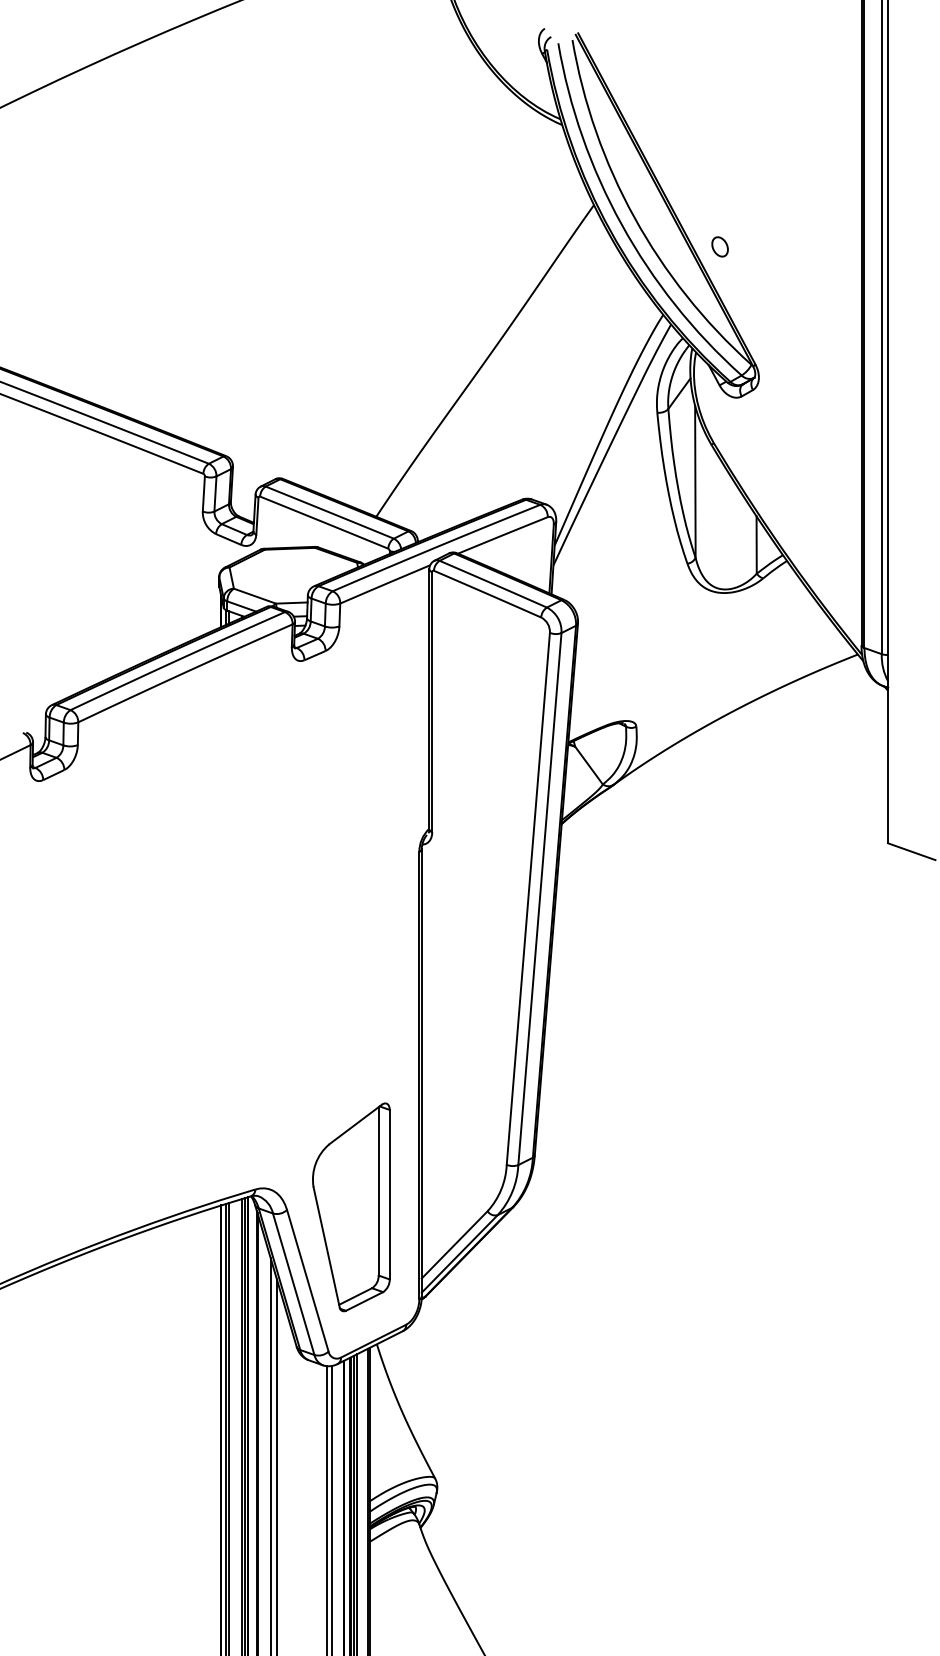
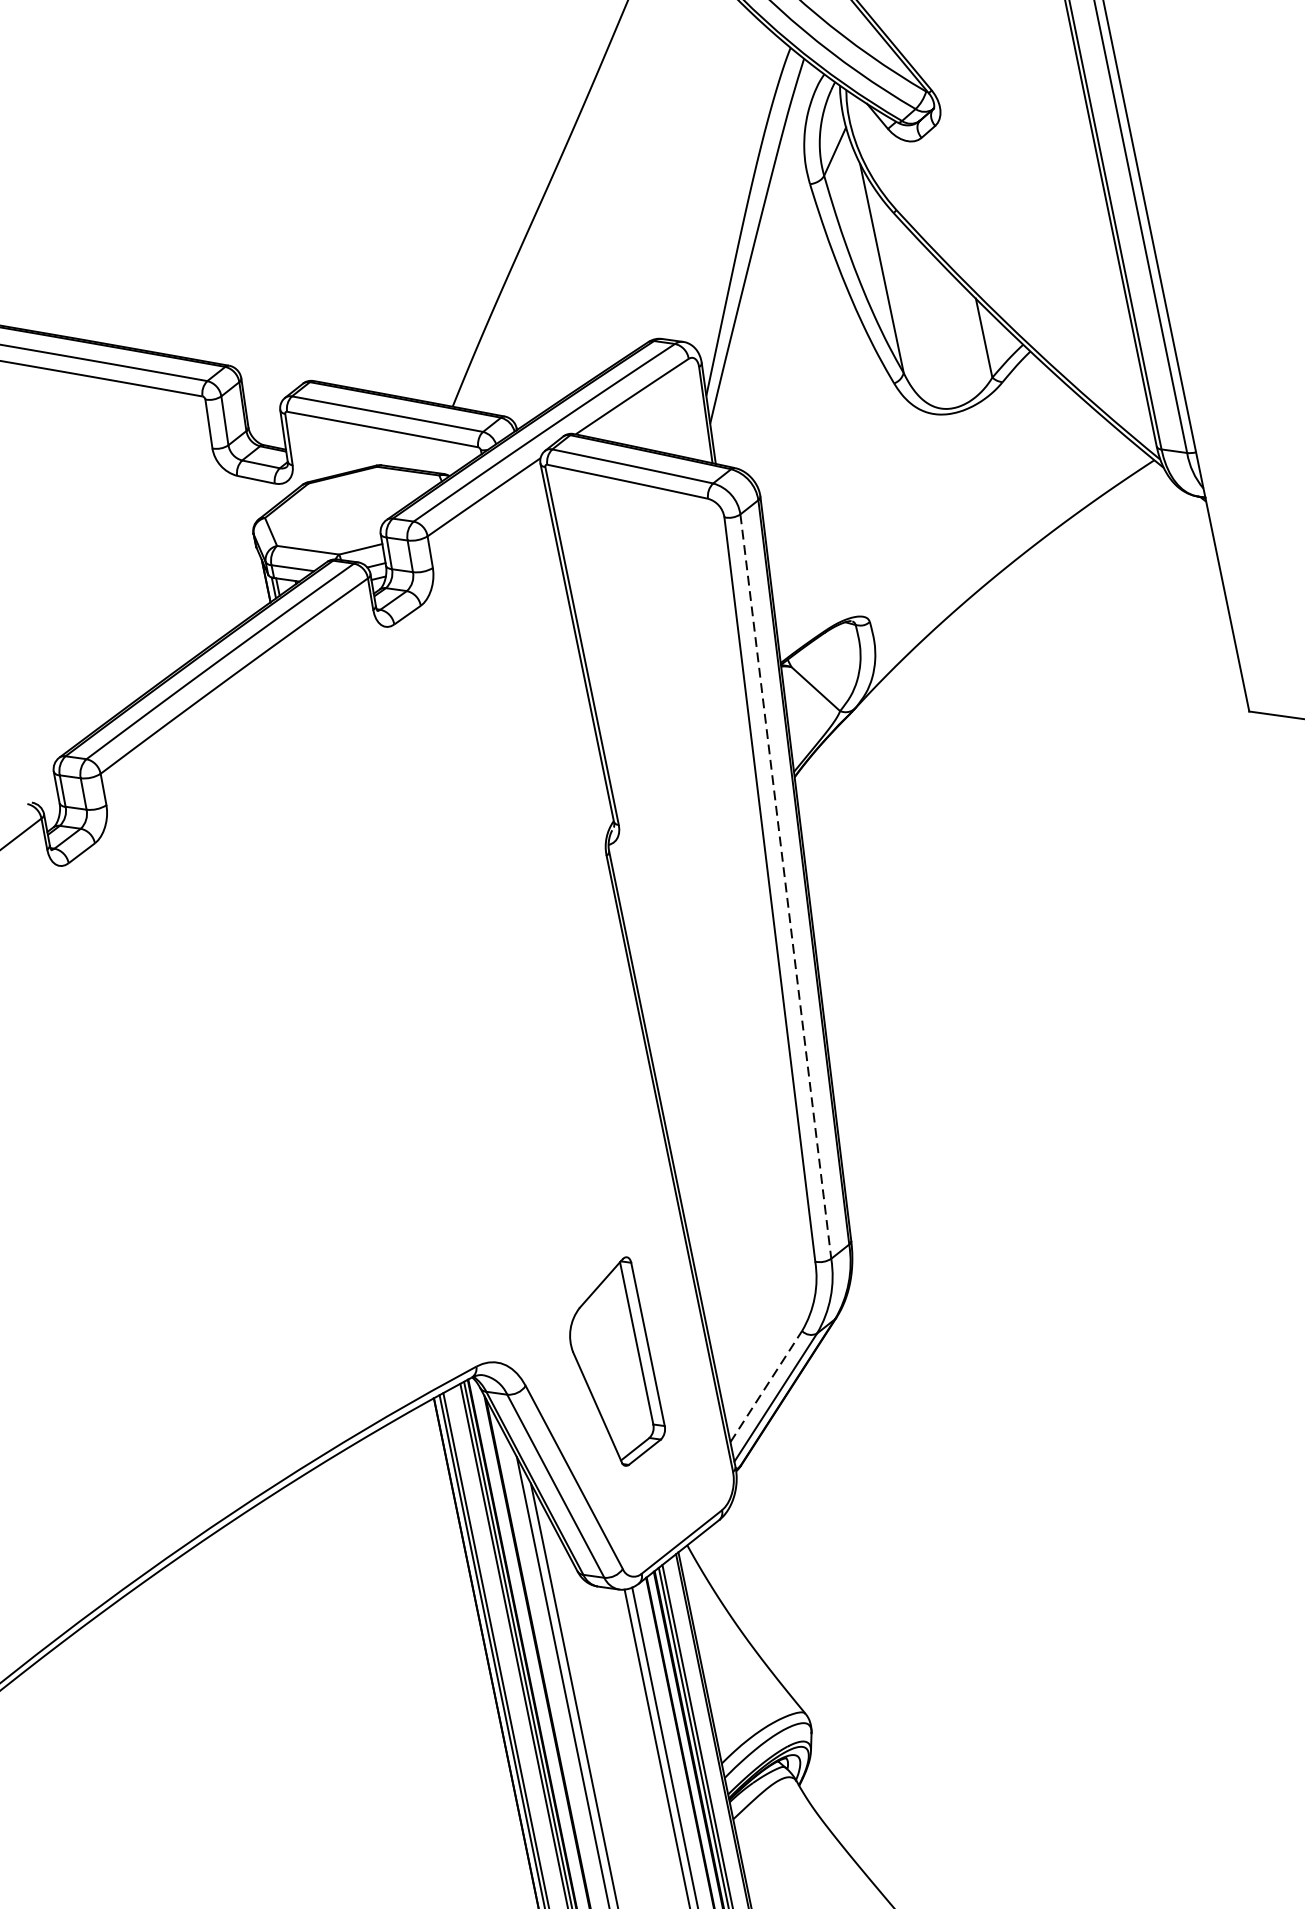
line: (539, 899) -> (785, 887), solid -> dashed
part: (351, 1207) -> (613, 1364), size x0.7
line: (455, 1244) -> (767, 1385), solid -> dashed

